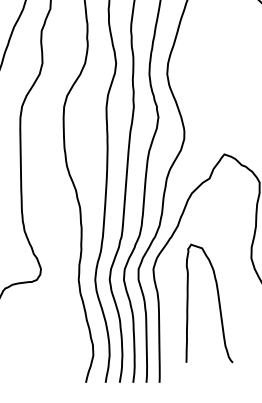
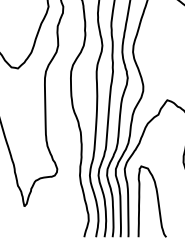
curve: (218, 303) -> (157, 201), moved

